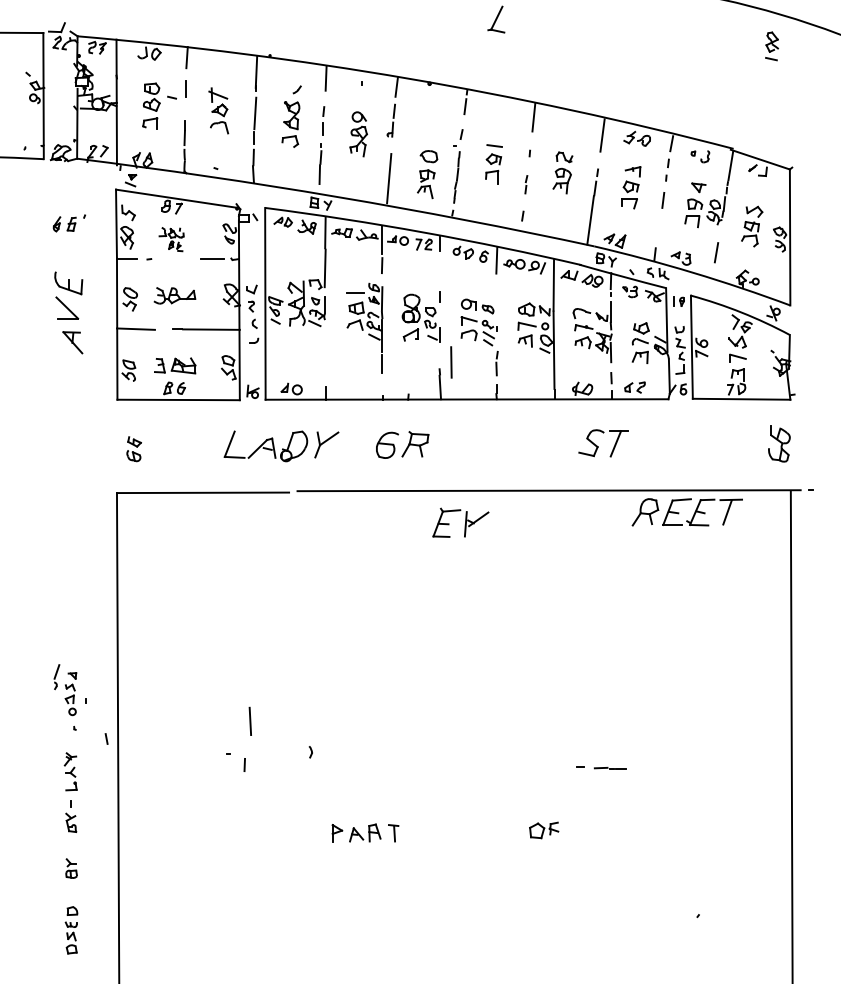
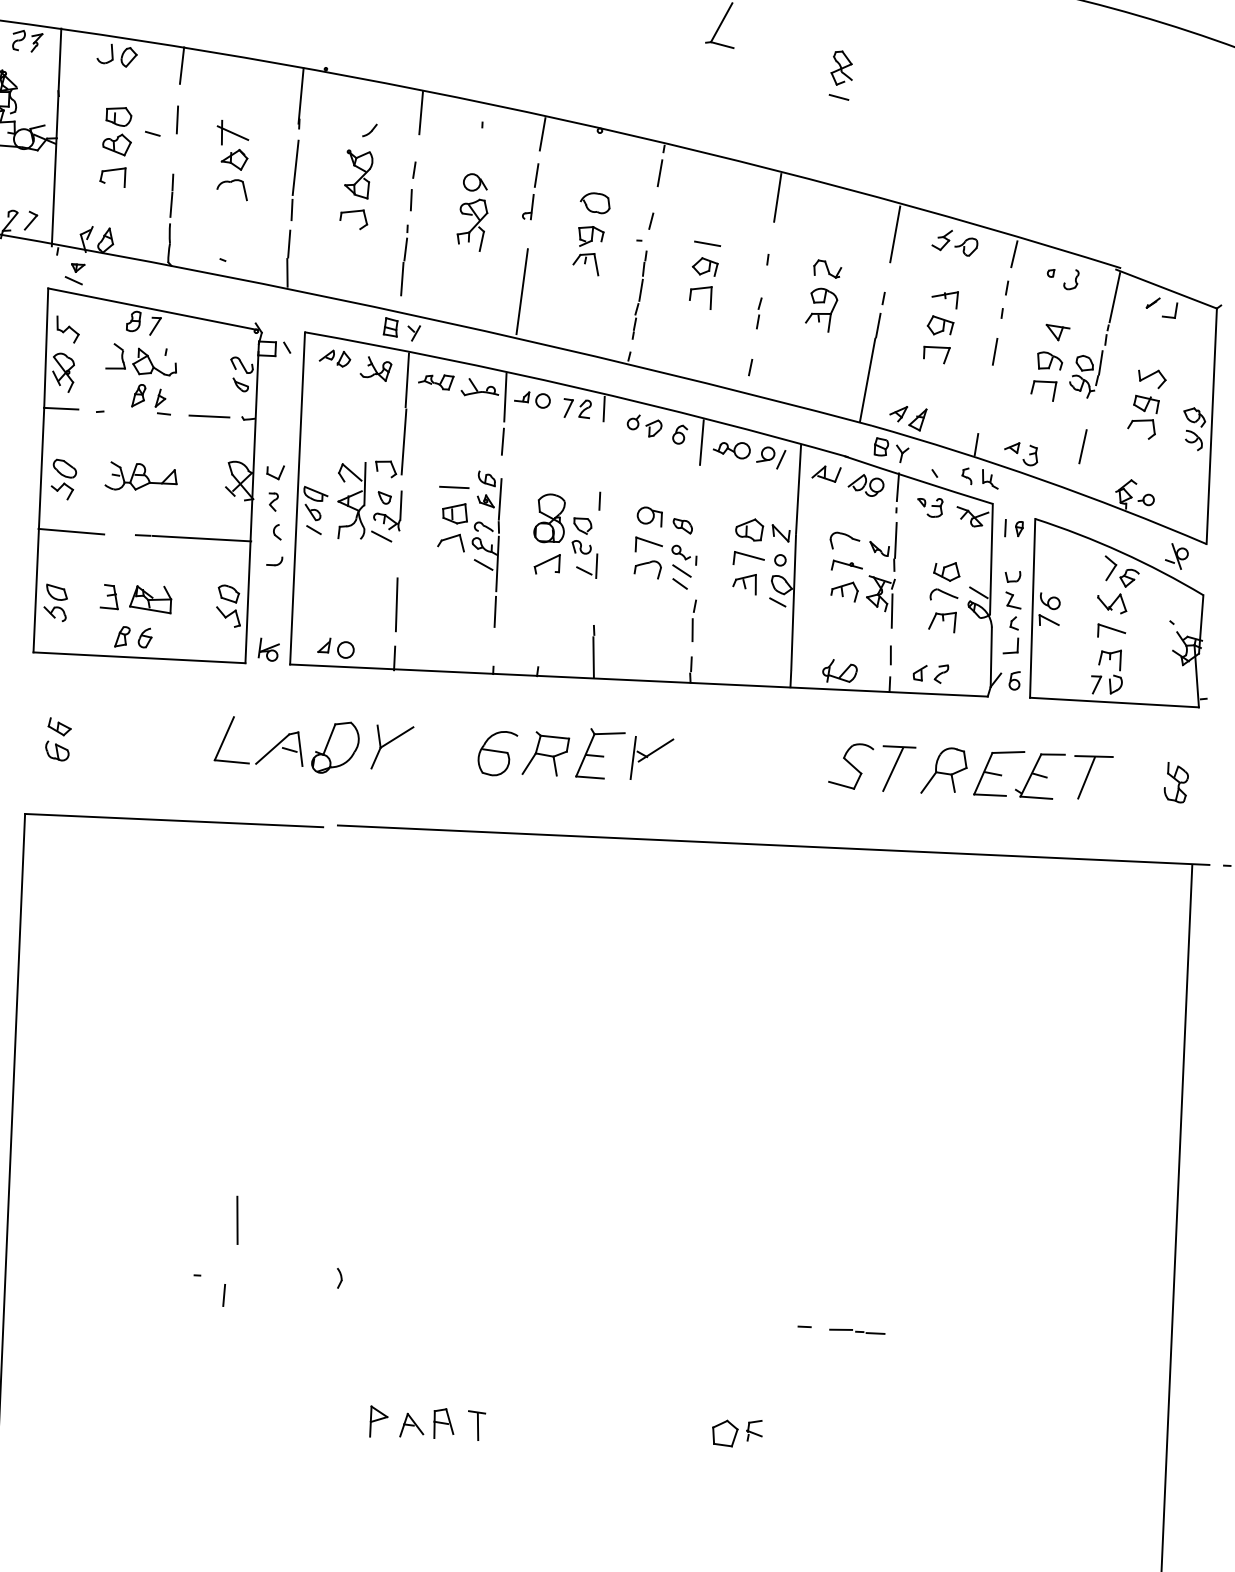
part: (771, 46) -> (840, 75), moved
part: (427, 174) -> (591, 233), moved
part: (171, 239) -> (140, 379), size x1.67
line: (451, 362) -> (396, 604), moved
part: (779, 443) -> (1176, 782), size x0.62
part: (679, 512) -> (1003, 774), moved
part: (460, 522) -> (624, 754), moved

